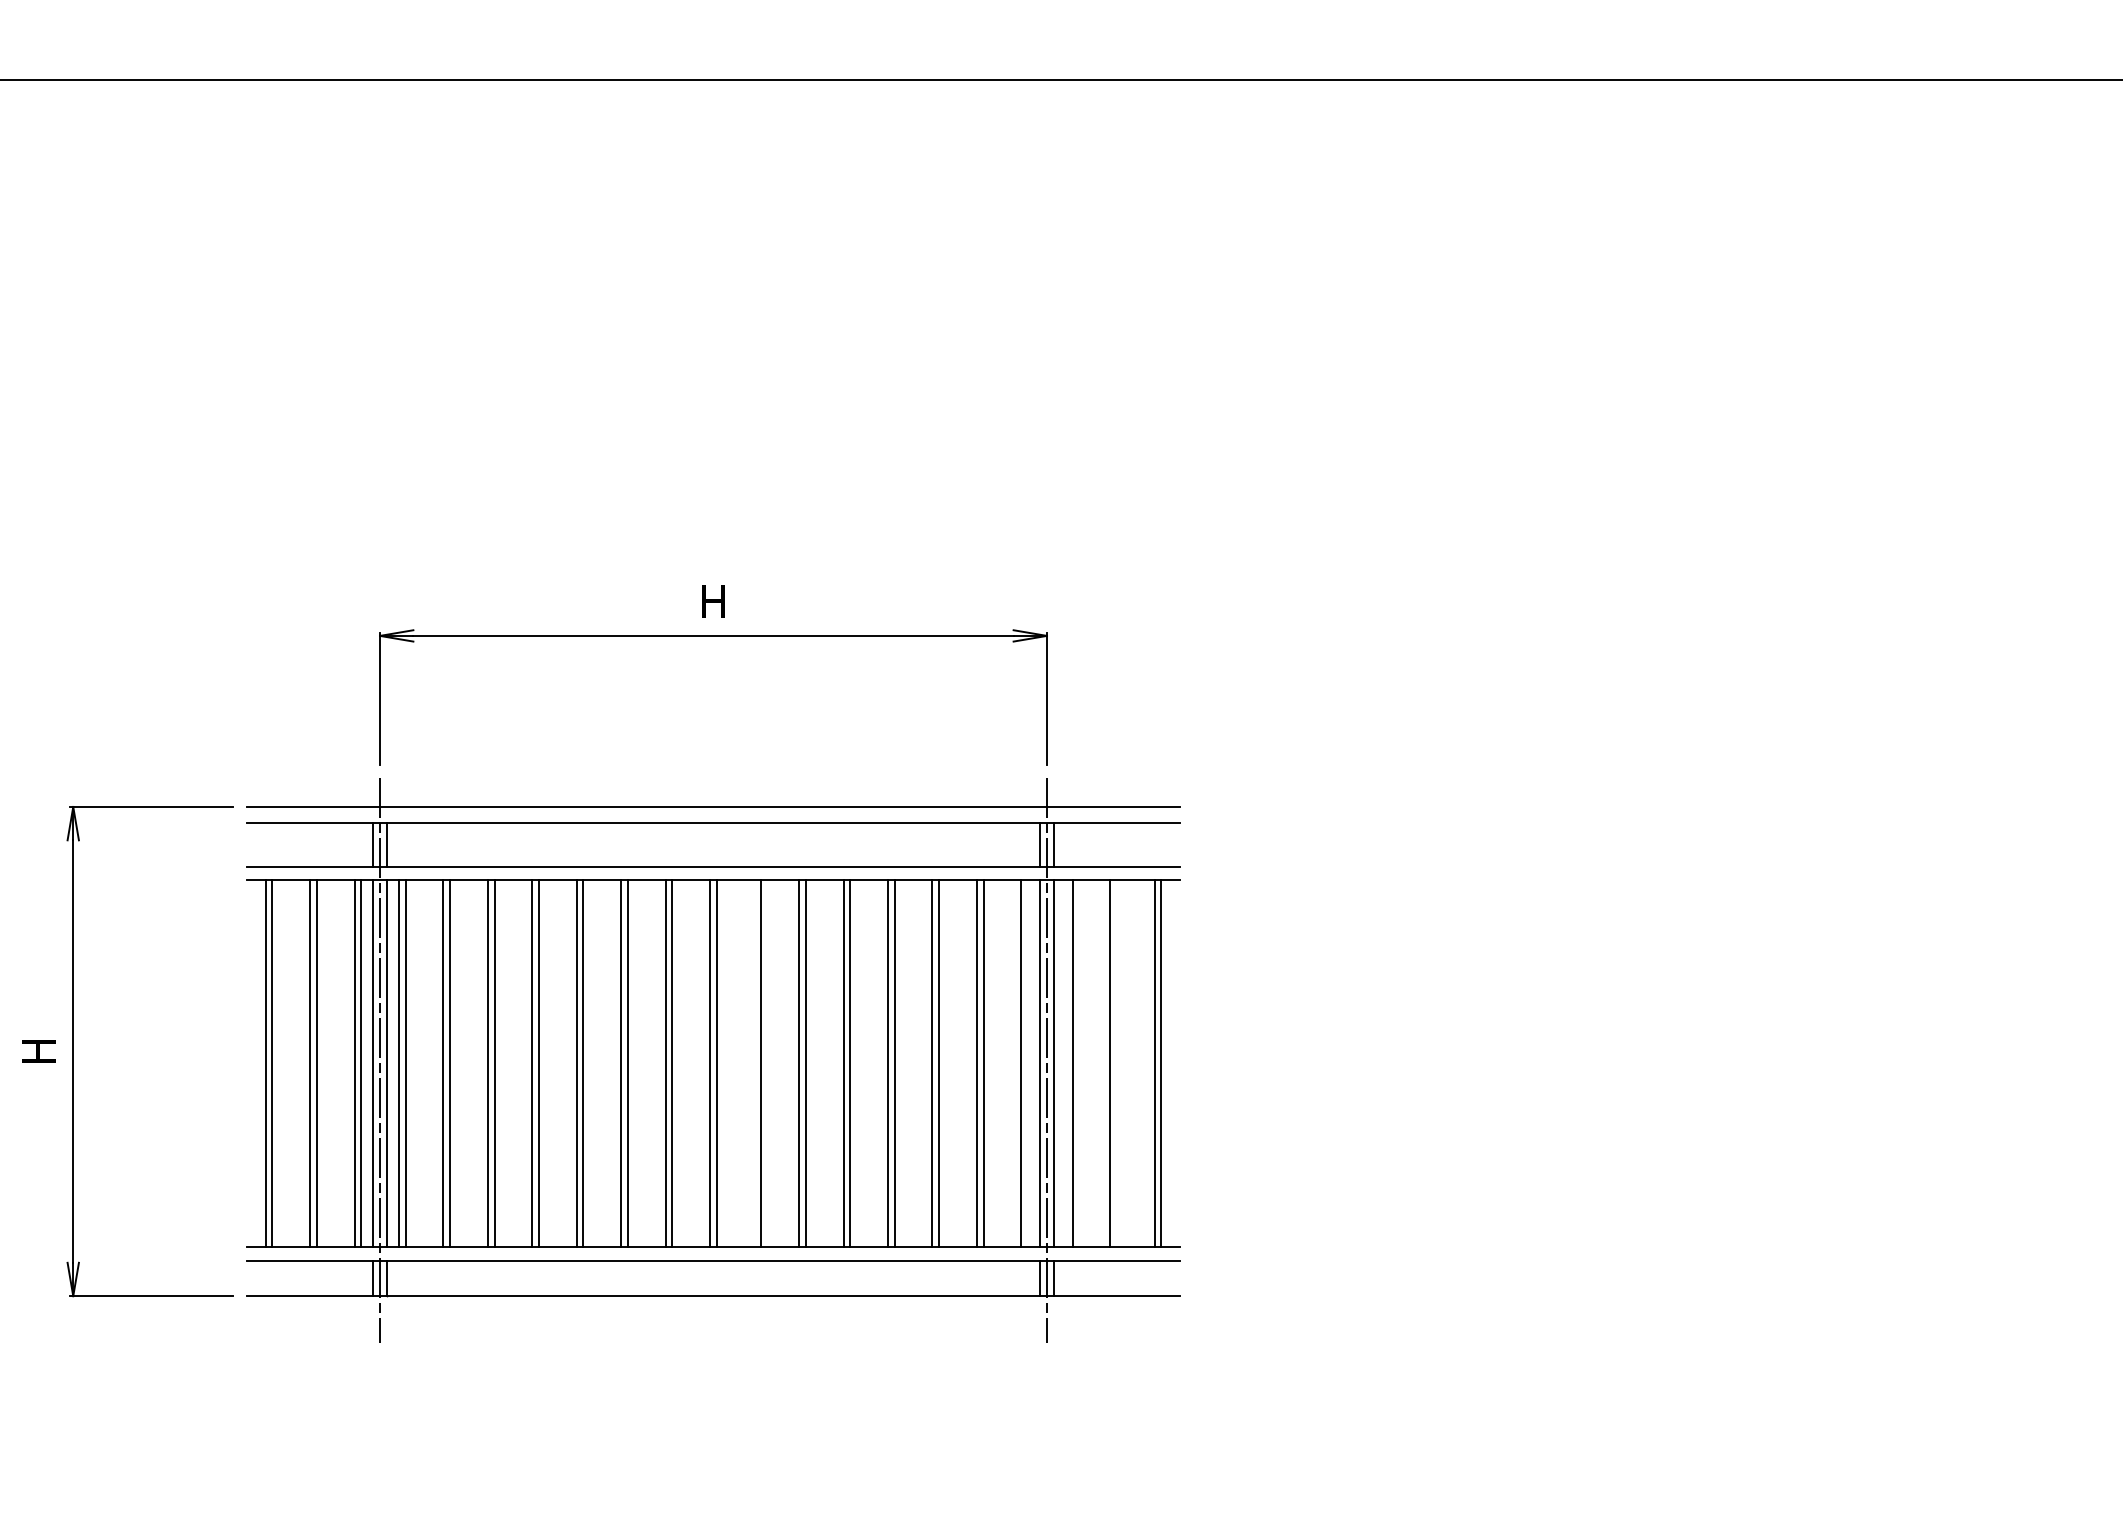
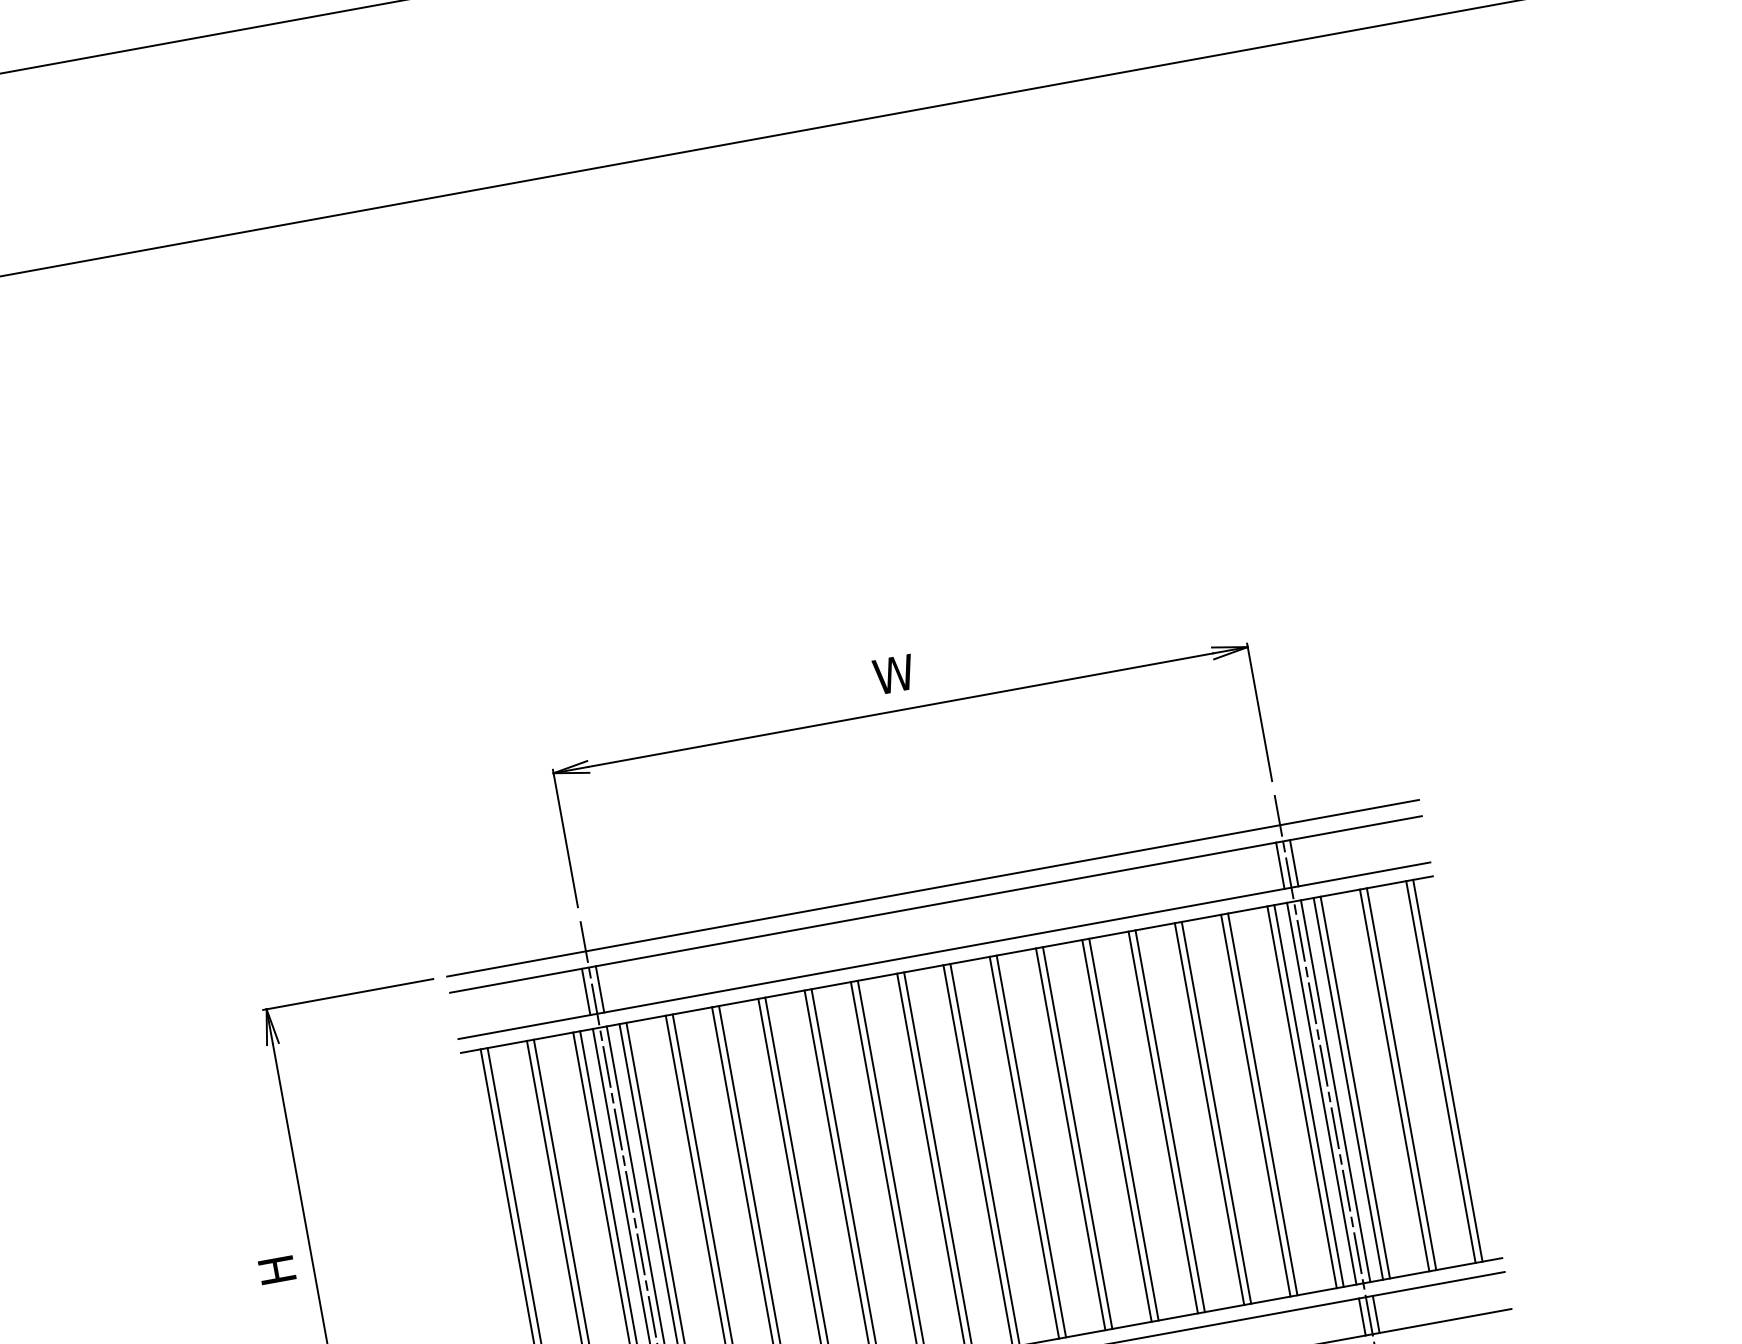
text: (713, 601) -> (894, 674), H -> W
line: (754, 1063) -> (1024, 1147), added
line: (1028, 1063) -> (1309, 1095), added
line: (1065, 1063) -> (1347, 1088), added
line: (1117, 1063) -> (1402, 1078), added

